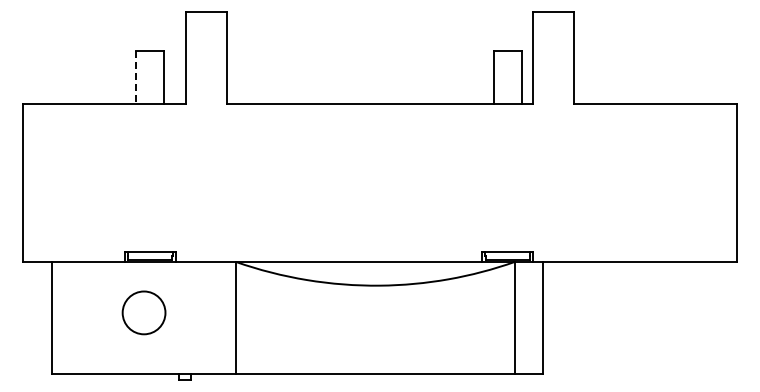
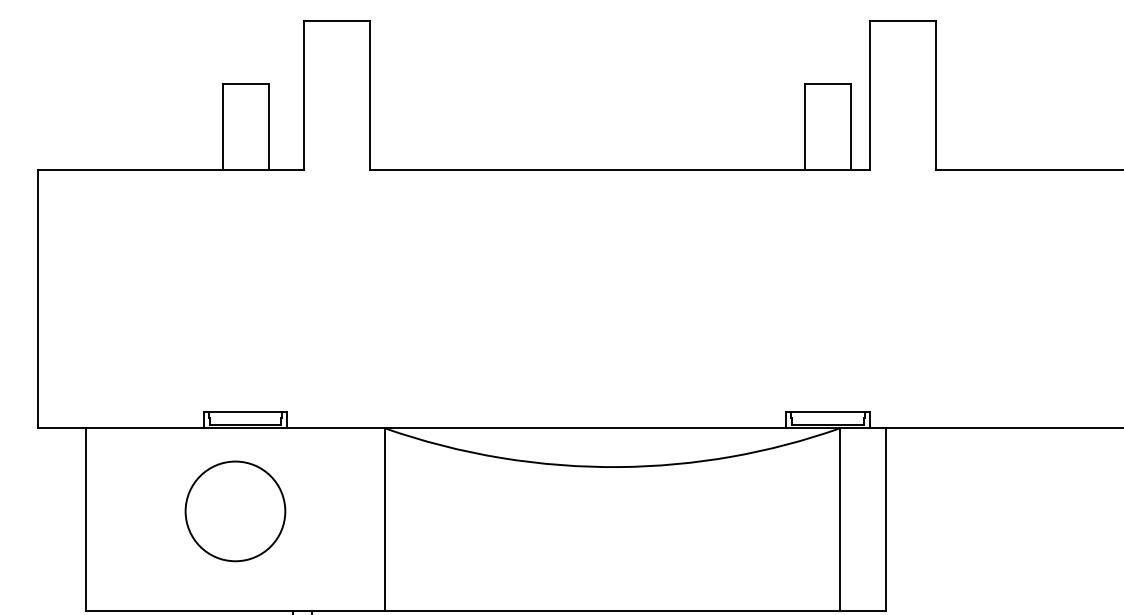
line: (136, 77) -> (223, 127), dashed -> solid
circle: (143, 312) -> (234, 510), size x1.43

